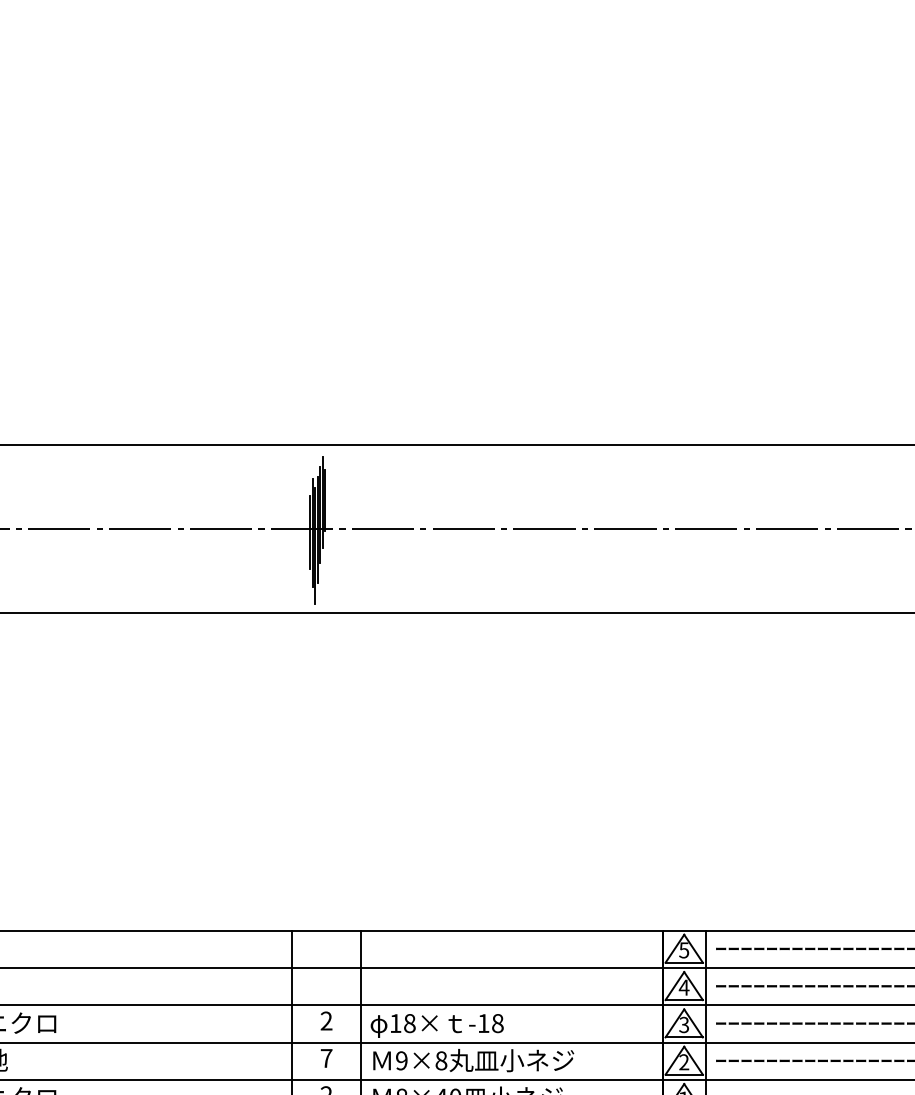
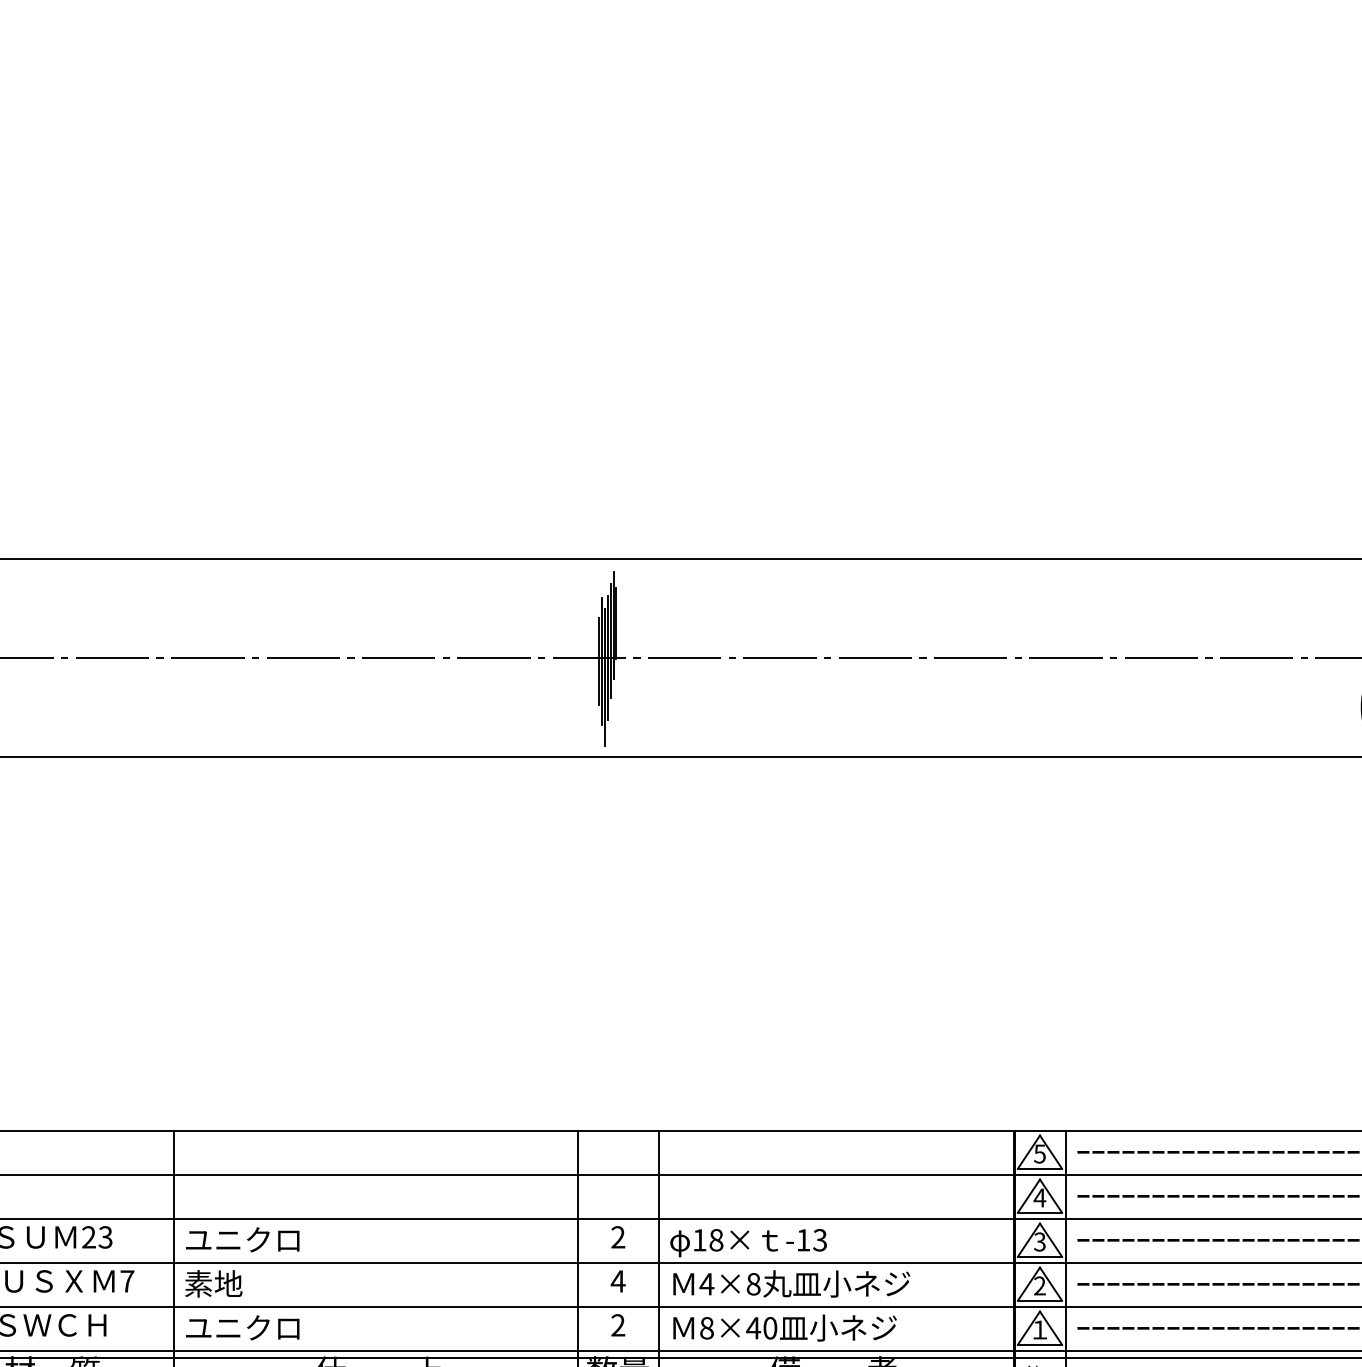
text: (498, 1023) -> (820, 1240), -18 -> -13
text: (325, 1058) -> (617, 1281), 7 -> 4
text: (401, 1061) -> (706, 1284), 9×8 -> 4×8

